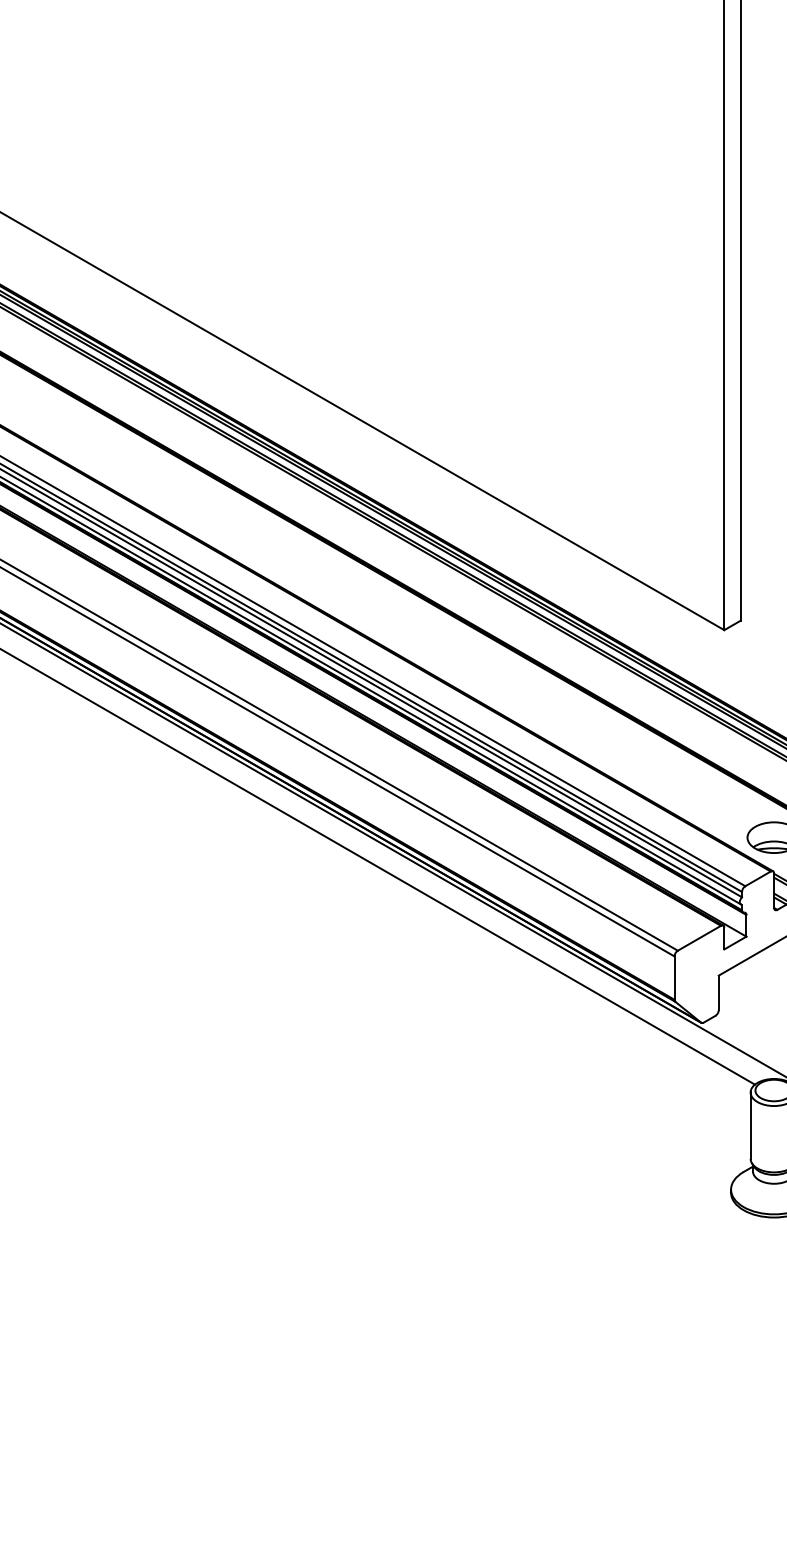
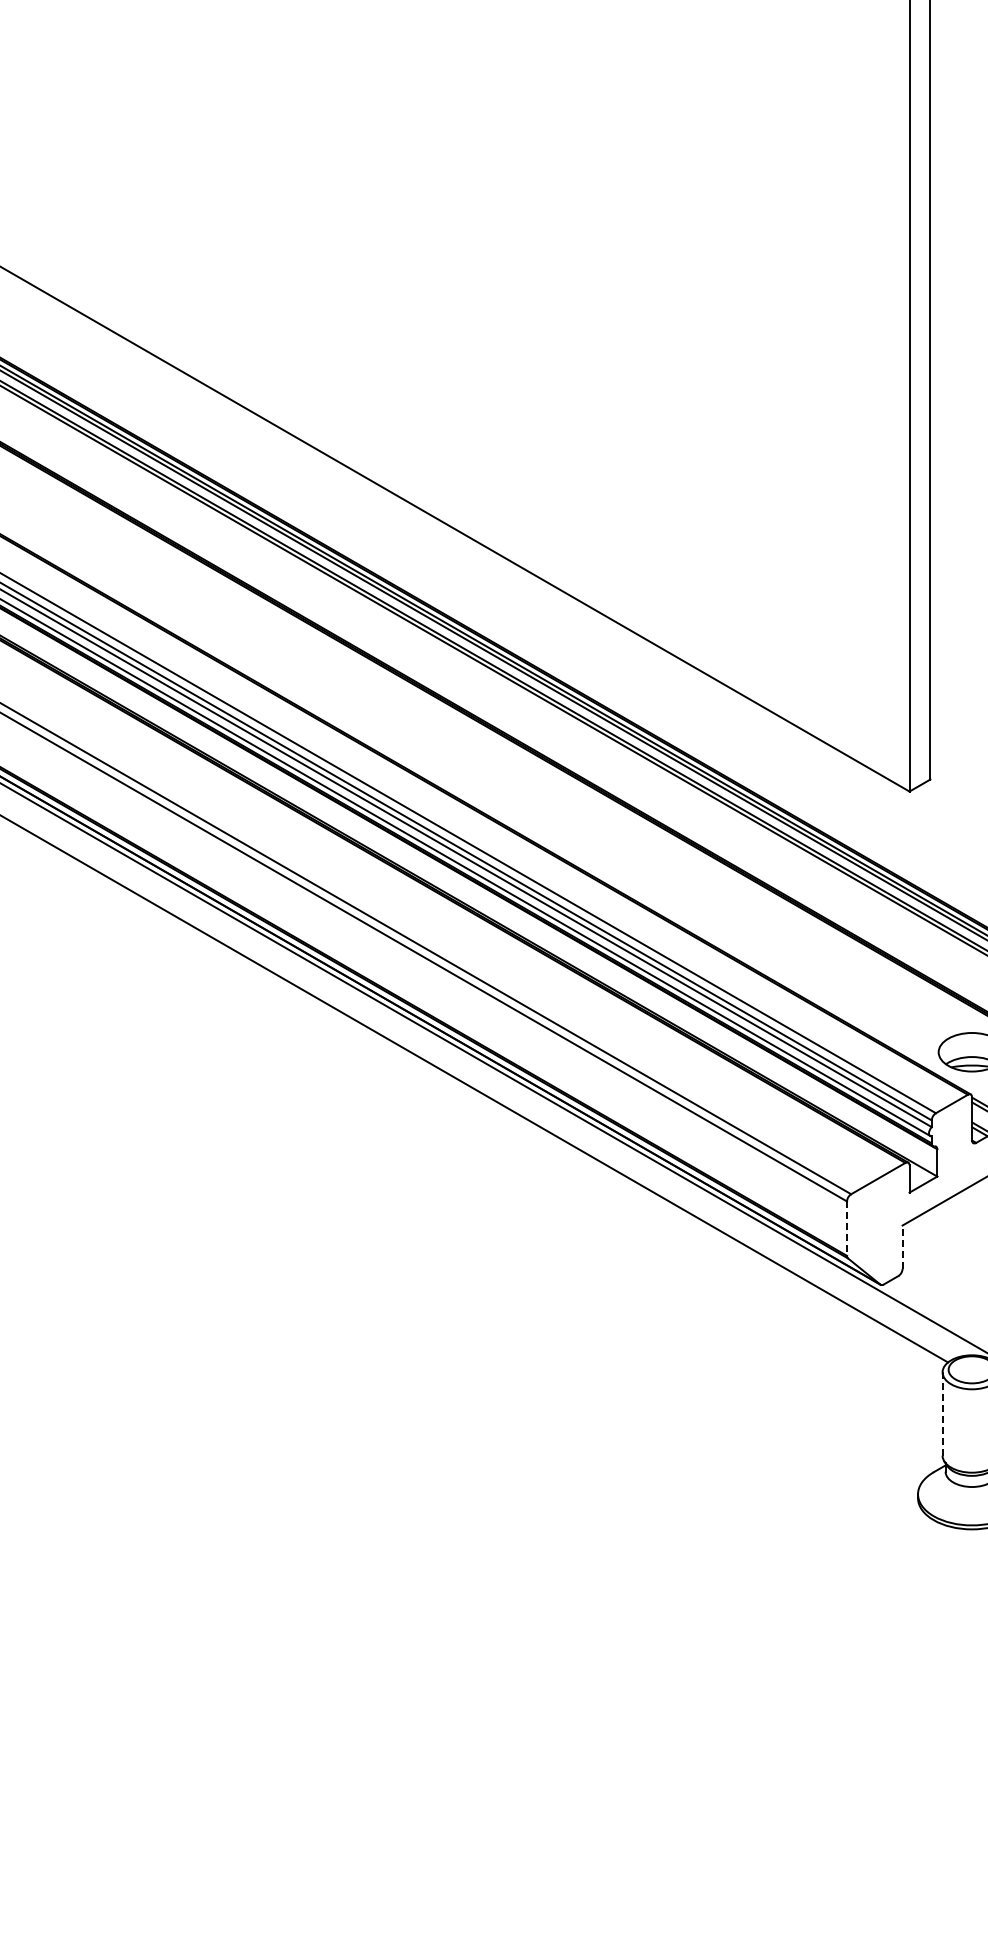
line: (674, 978) -> (847, 1229), solid -> dashed
line: (718, 993) -> (902, 1247), solid -> dashed
line: (750, 1126) -> (942, 1414), solid -> dashed

